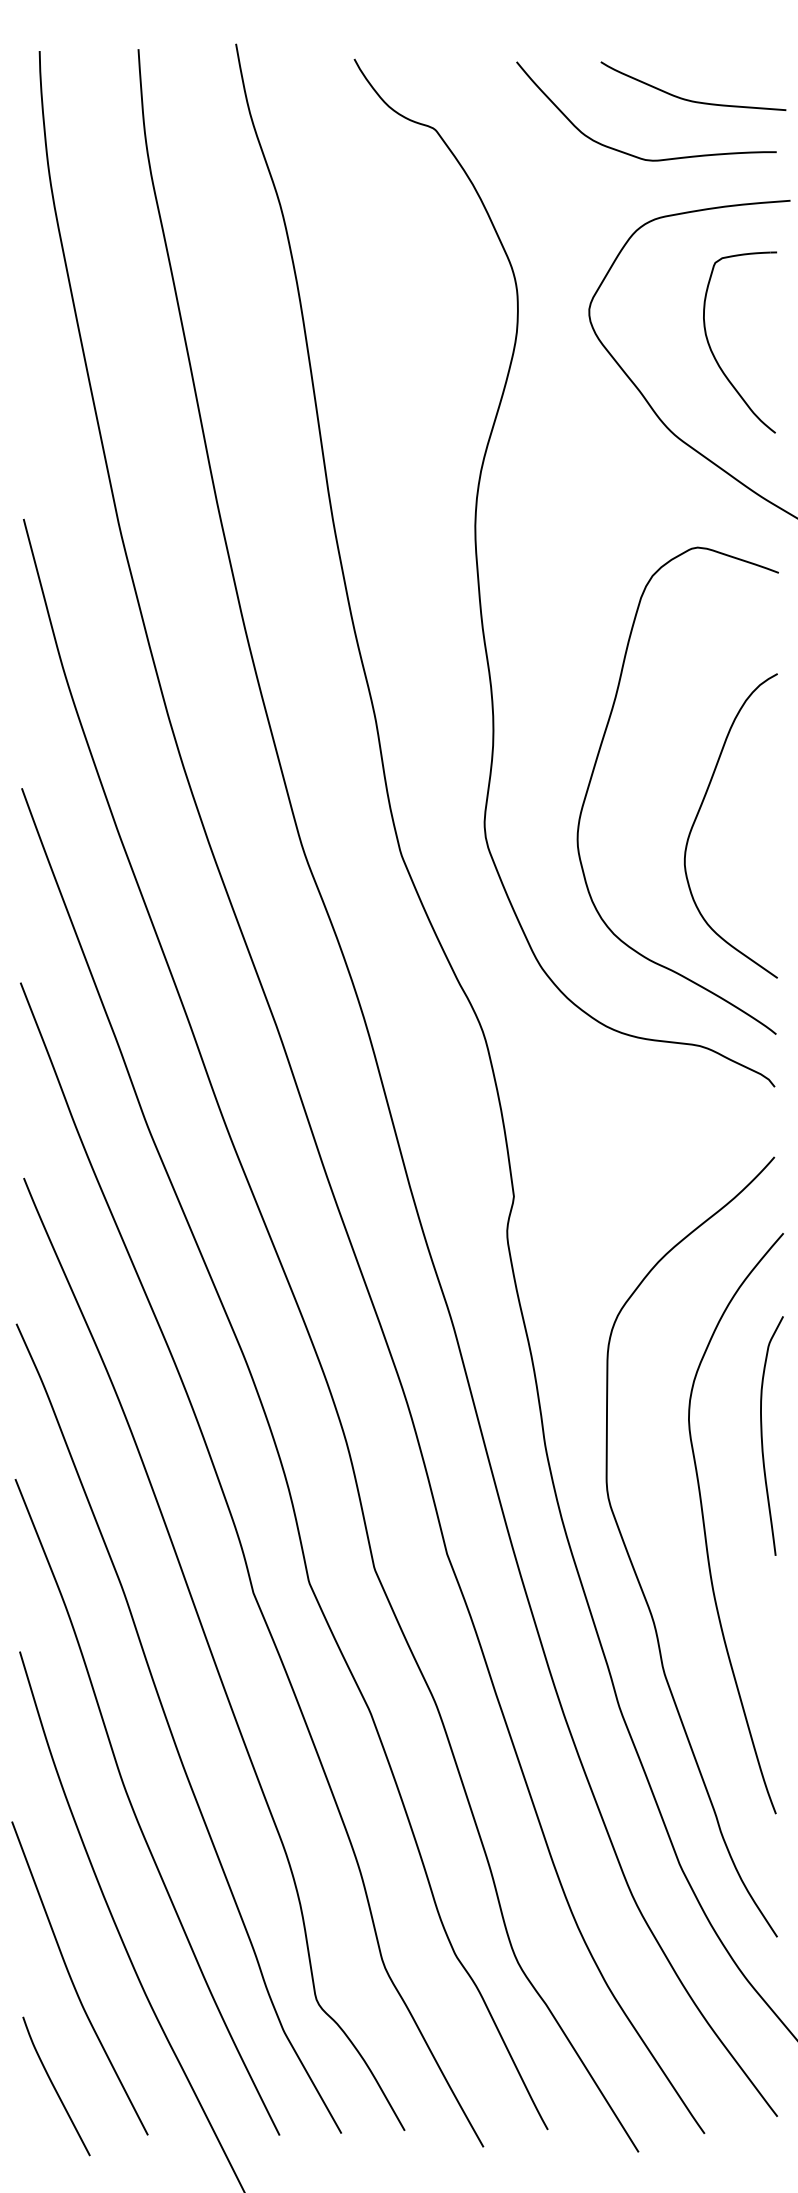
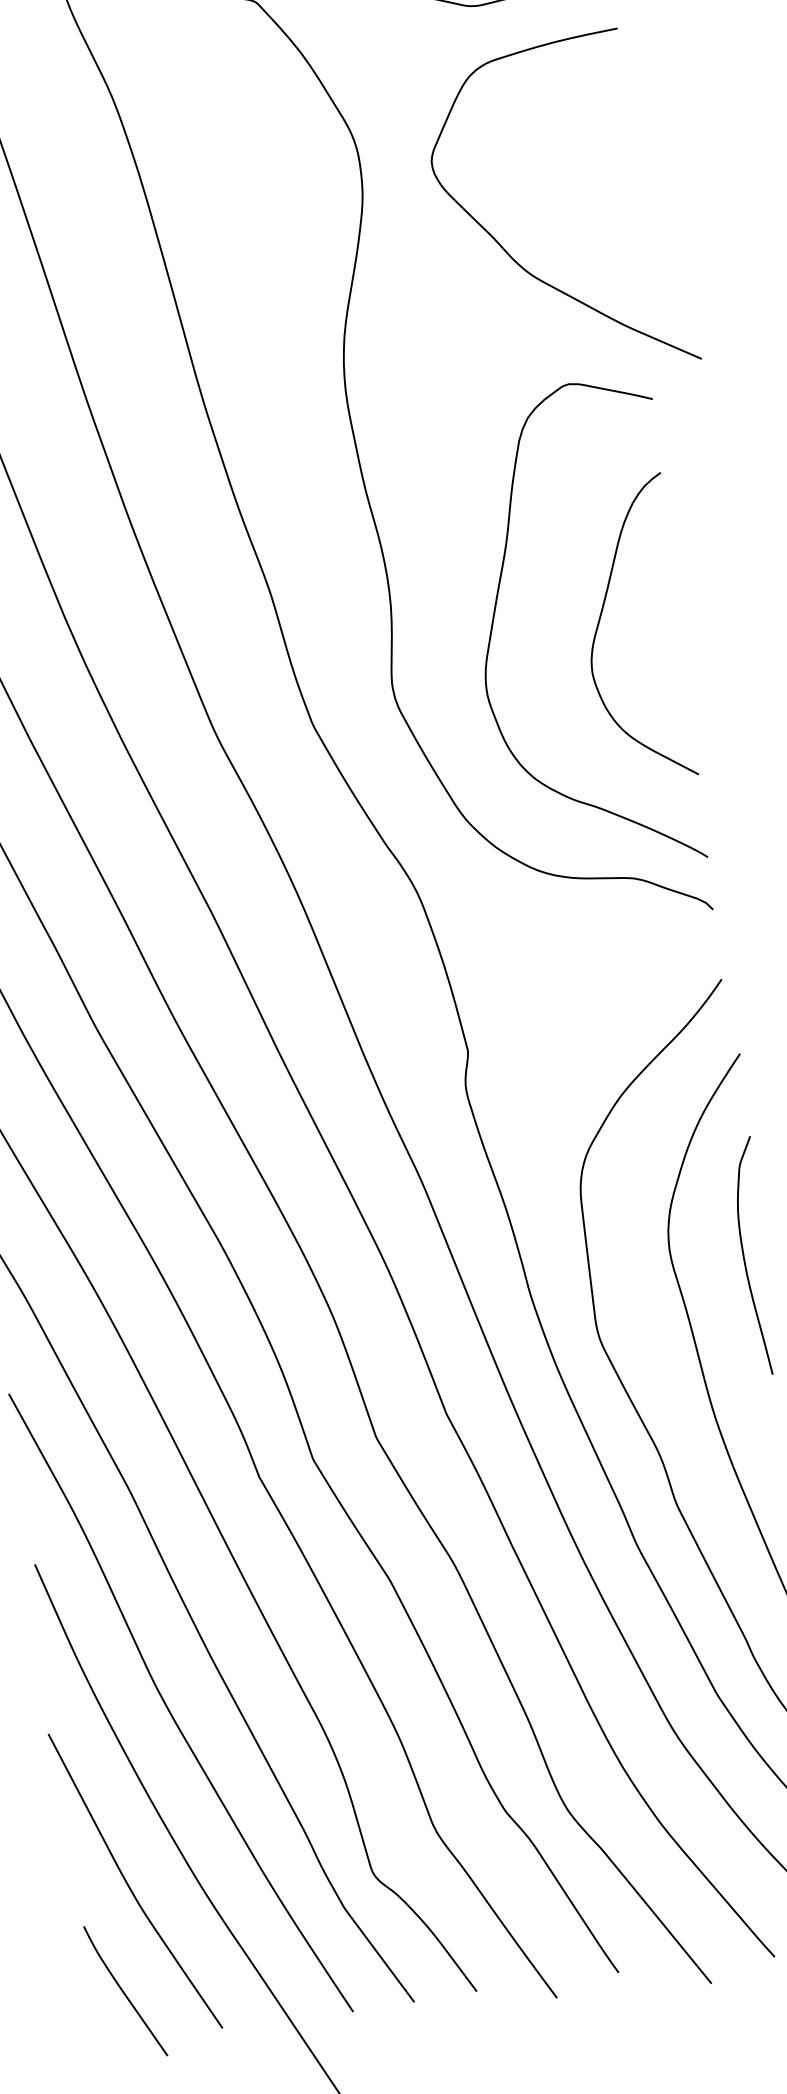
part: (714, 354) -> (561, 190), removed
curve: (700, 810) -> (601, 617), moved

